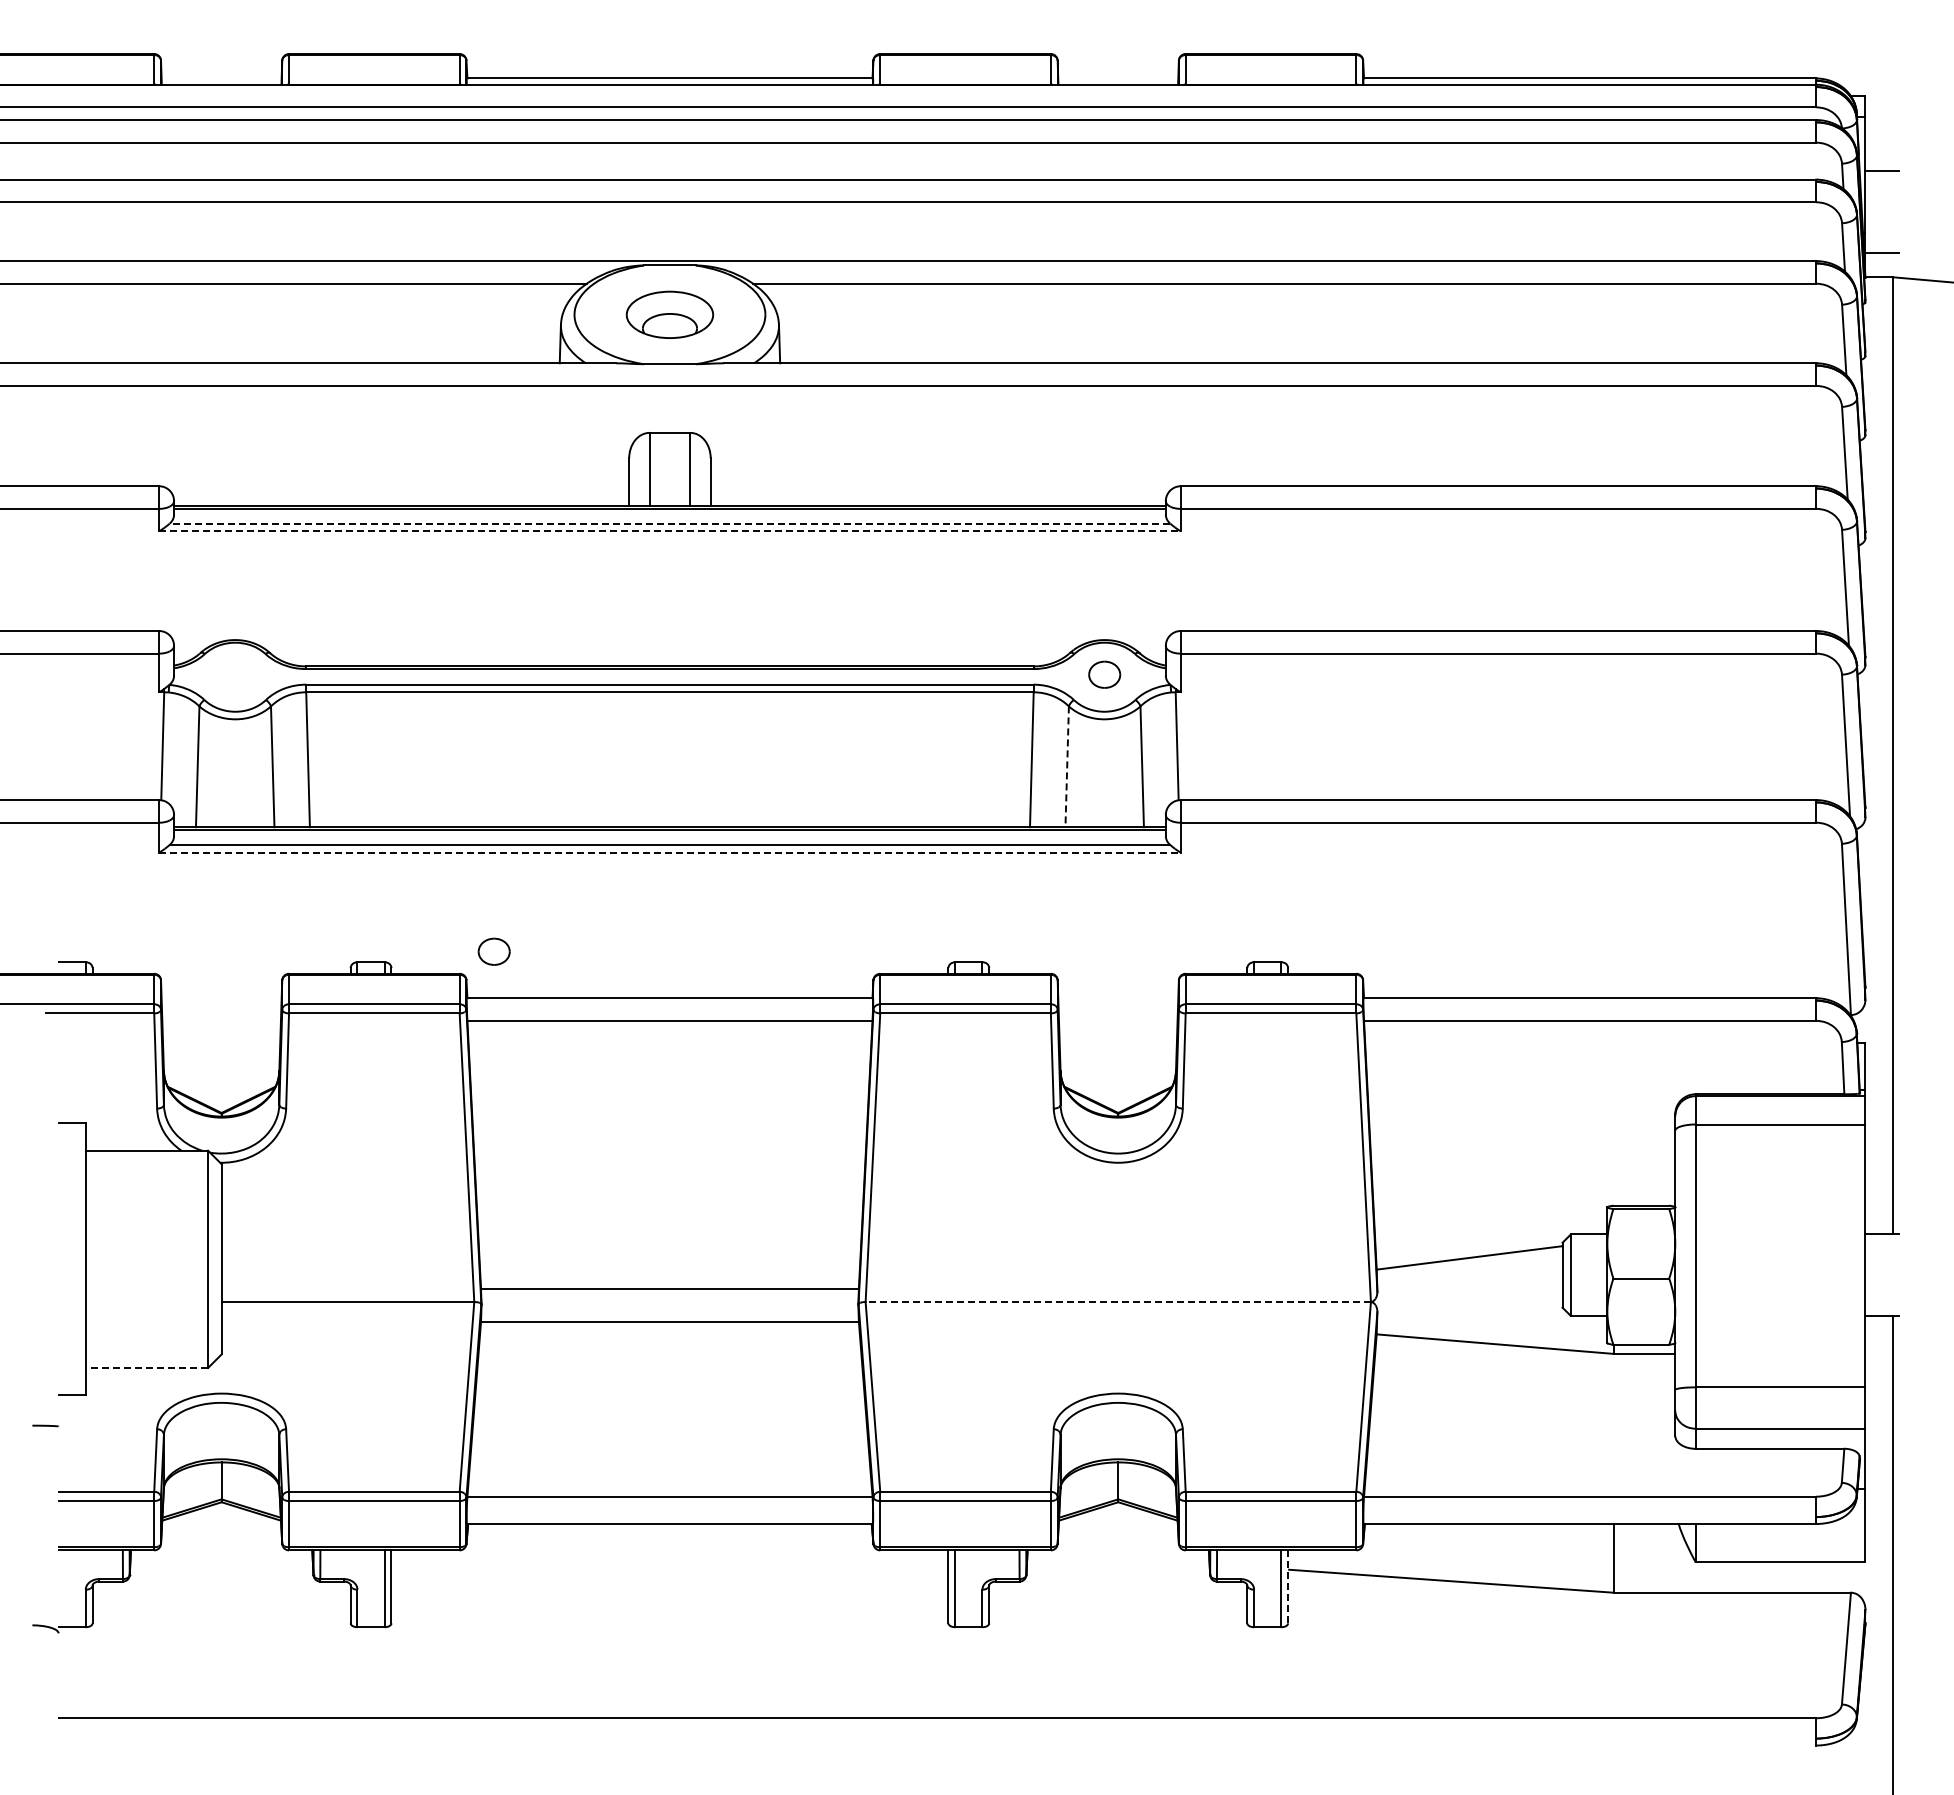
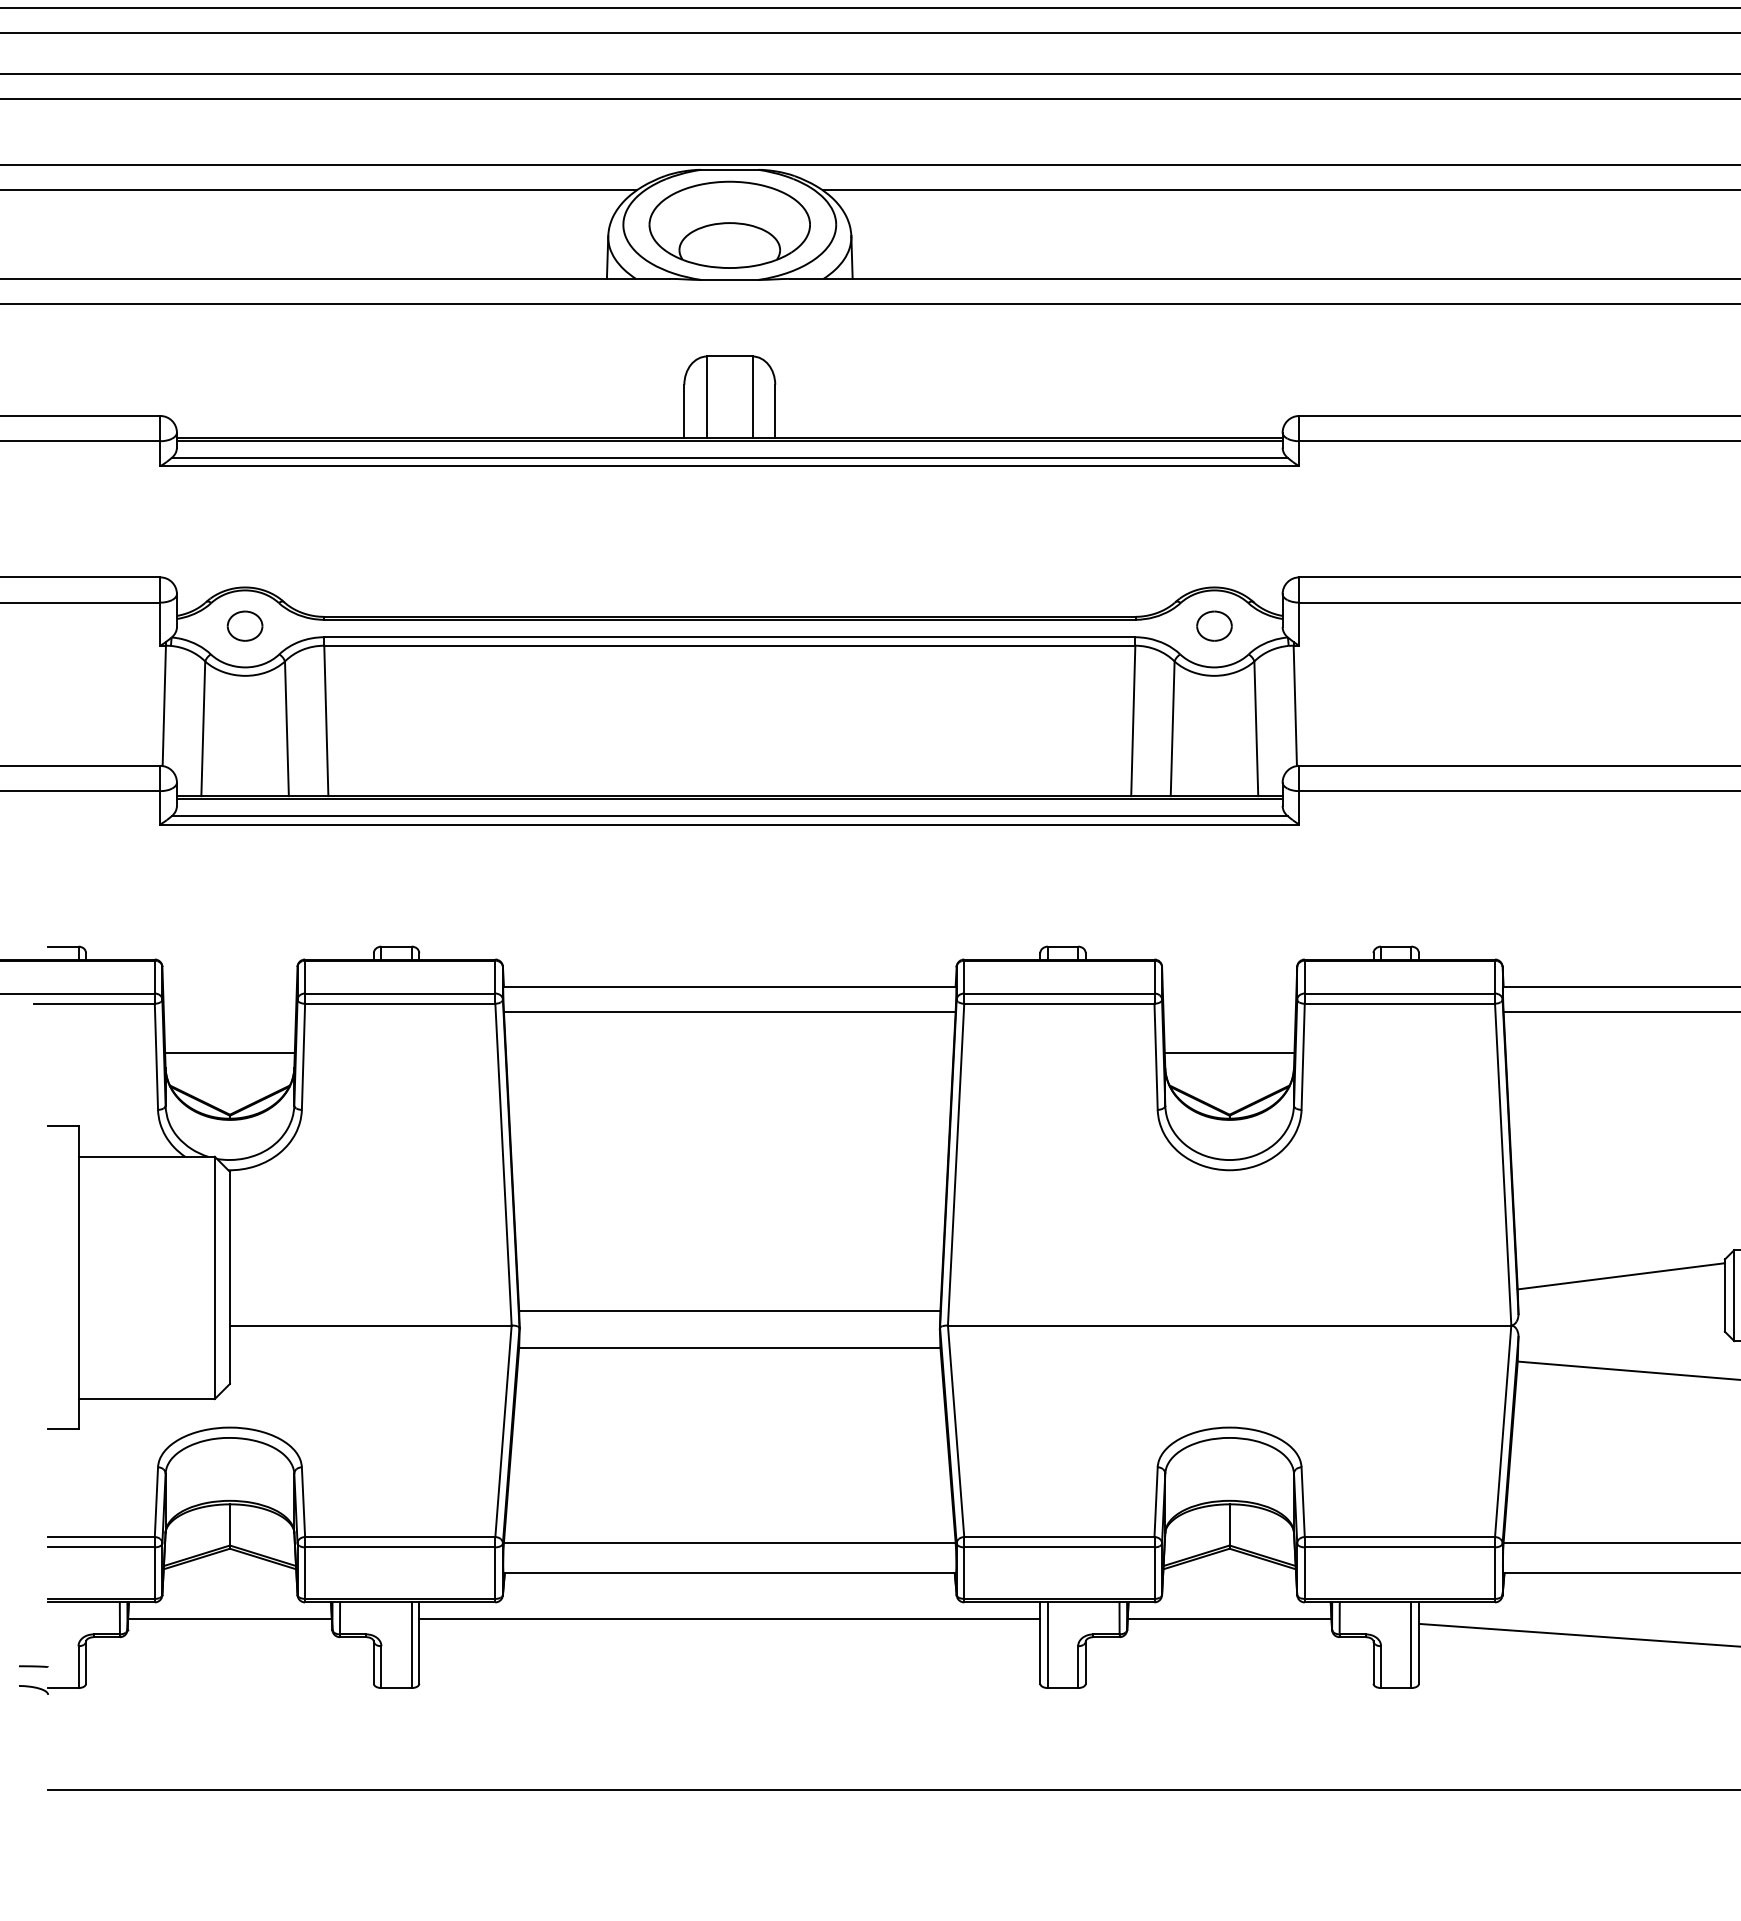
part: (669, 314) -> (729, 224), size x1.67
line: (669, 523) -> (729, 457), dashed -> solid
line: (669, 531) -> (729, 466), dashed -> solid
line: (1067, 767) -> (1173, 729), dashed -> solid
line: (669, 852) -> (729, 824), dashed -> solid
part: (493, 951) -> (244, 625), moved
line: (221, 1057) -> (229, 1052), added
line: (1118, 1057) -> (1229, 1052), added
line: (1118, 1302) -> (1229, 1326), dashed -> solid
line: (146, 1368) -> (146, 1399), dashed -> solid
line: (45, 1425) -> (33, 1666), moved
line: (221, 1565) -> (229, 1619), added
line: (669, 1565) -> (729, 1619), added
line: (1117, 1565) -> (1228, 1619), added
line: (1288, 1586) -> (1419, 1642), dashed -> solid

